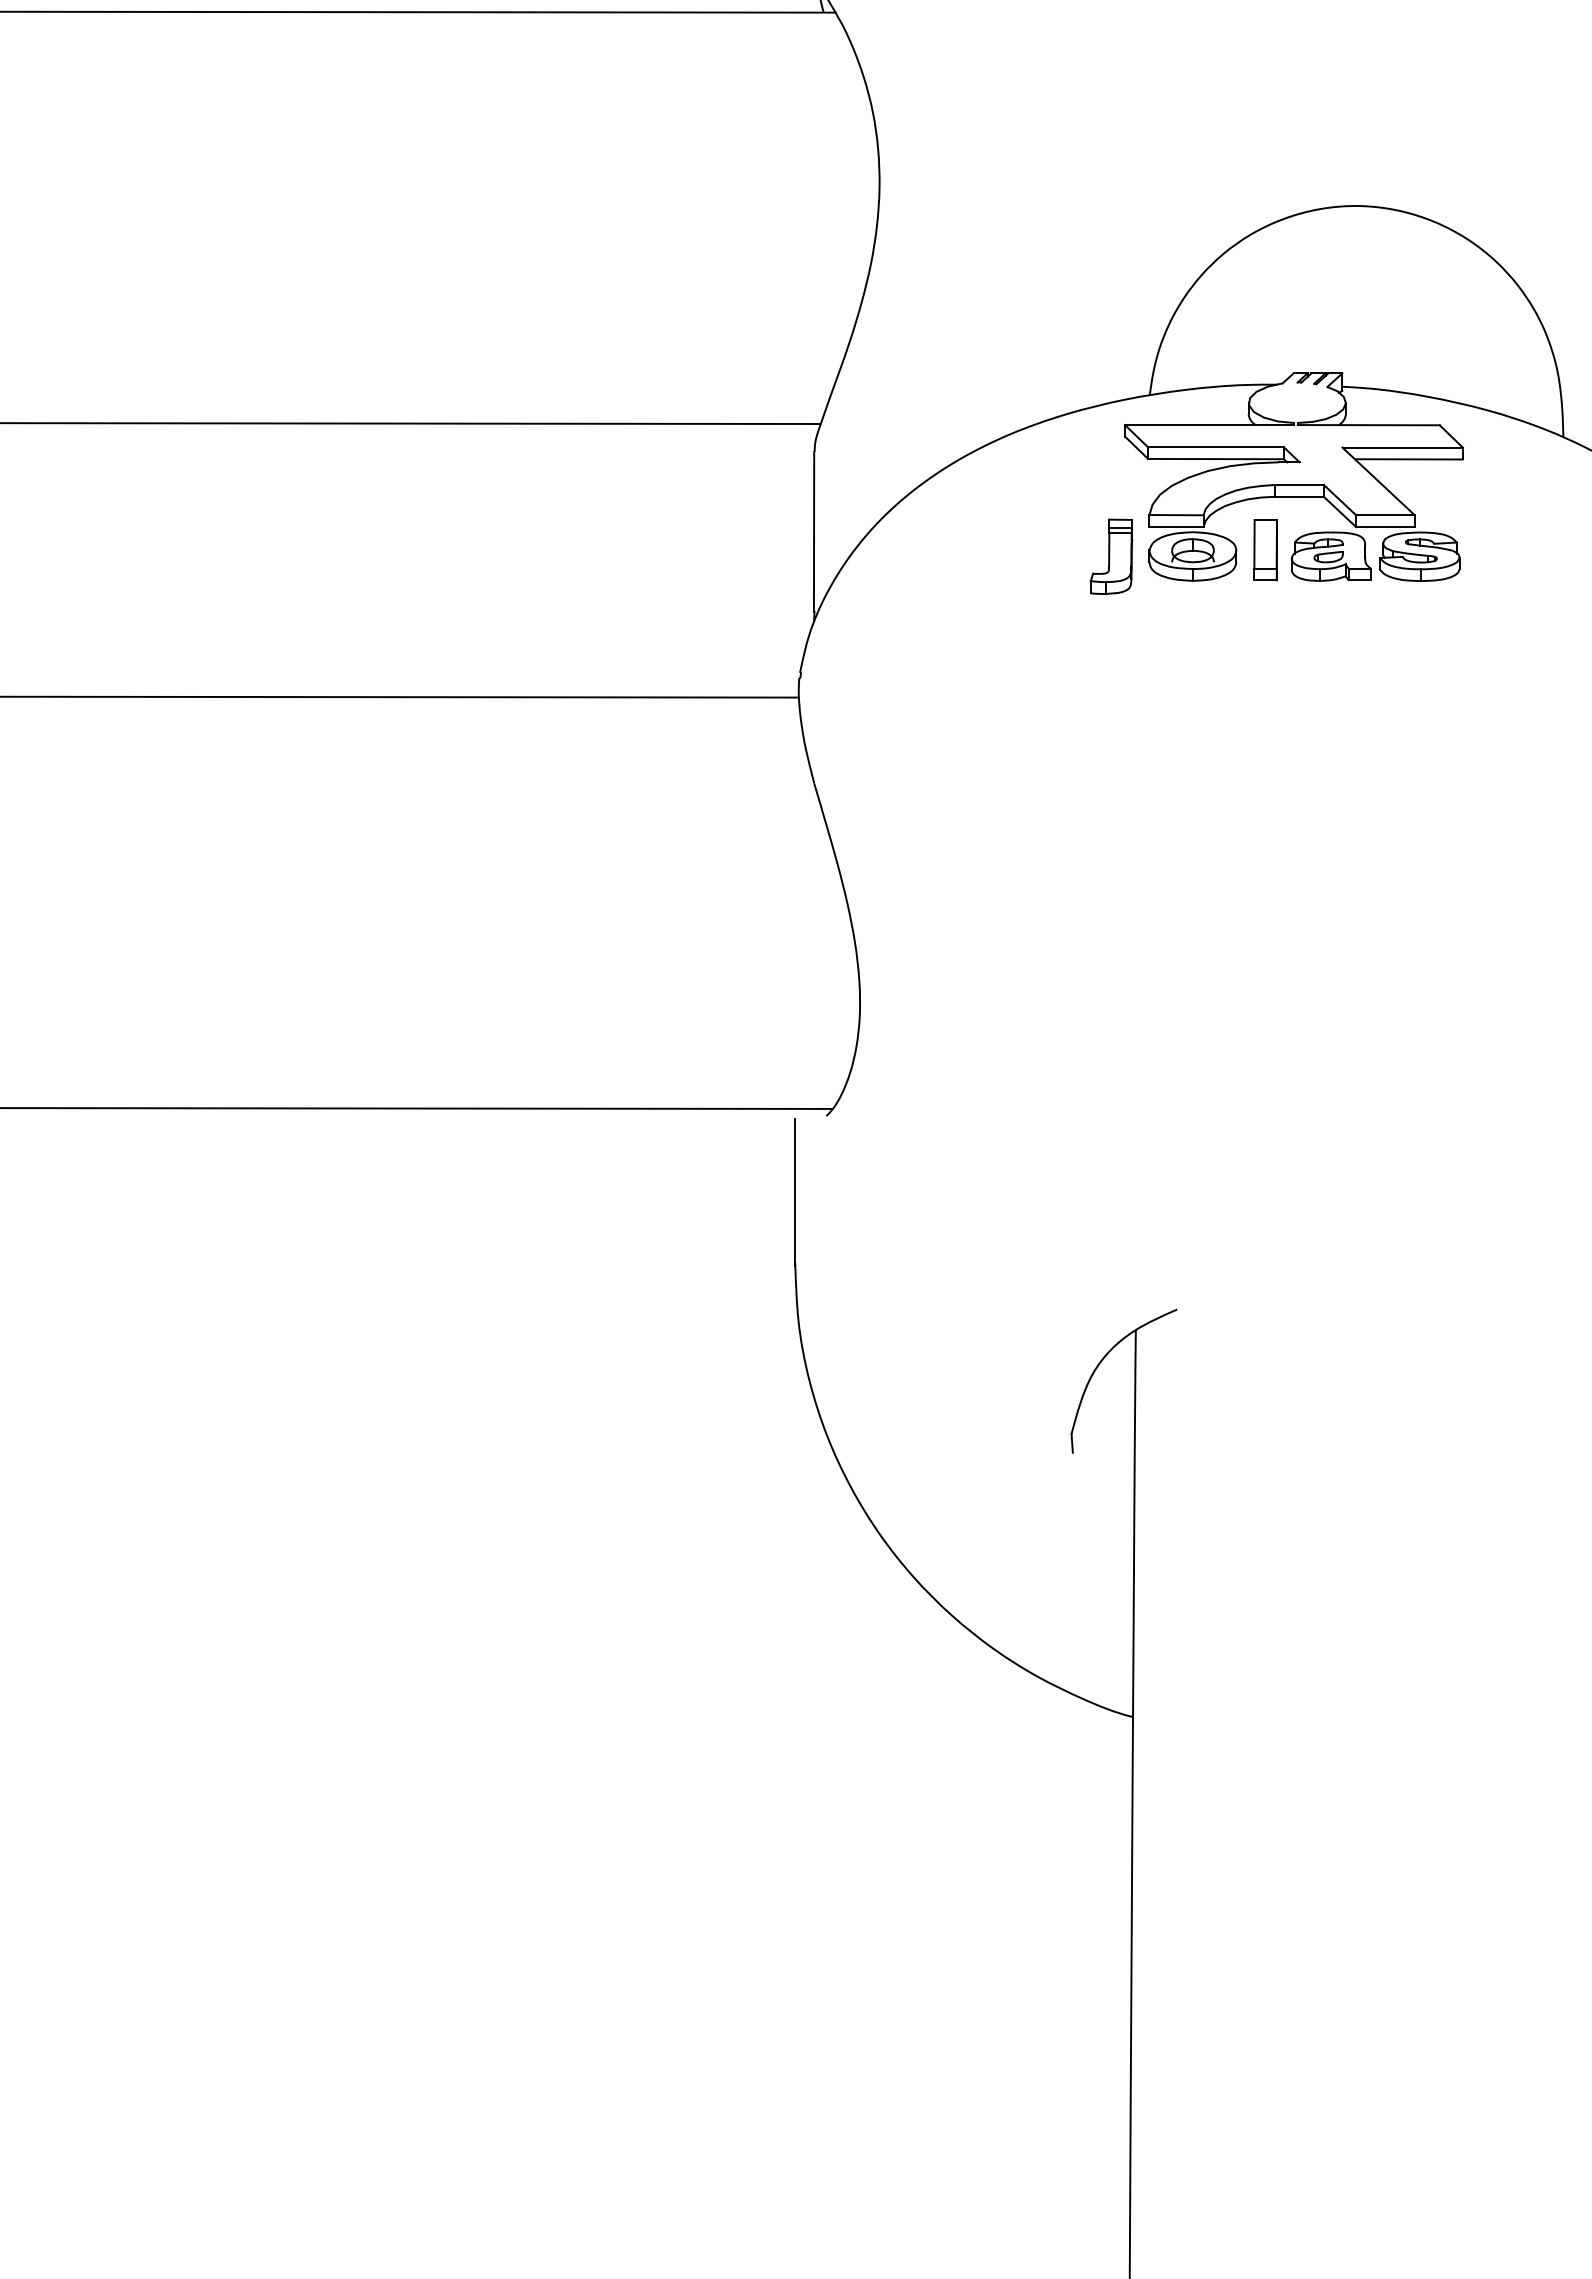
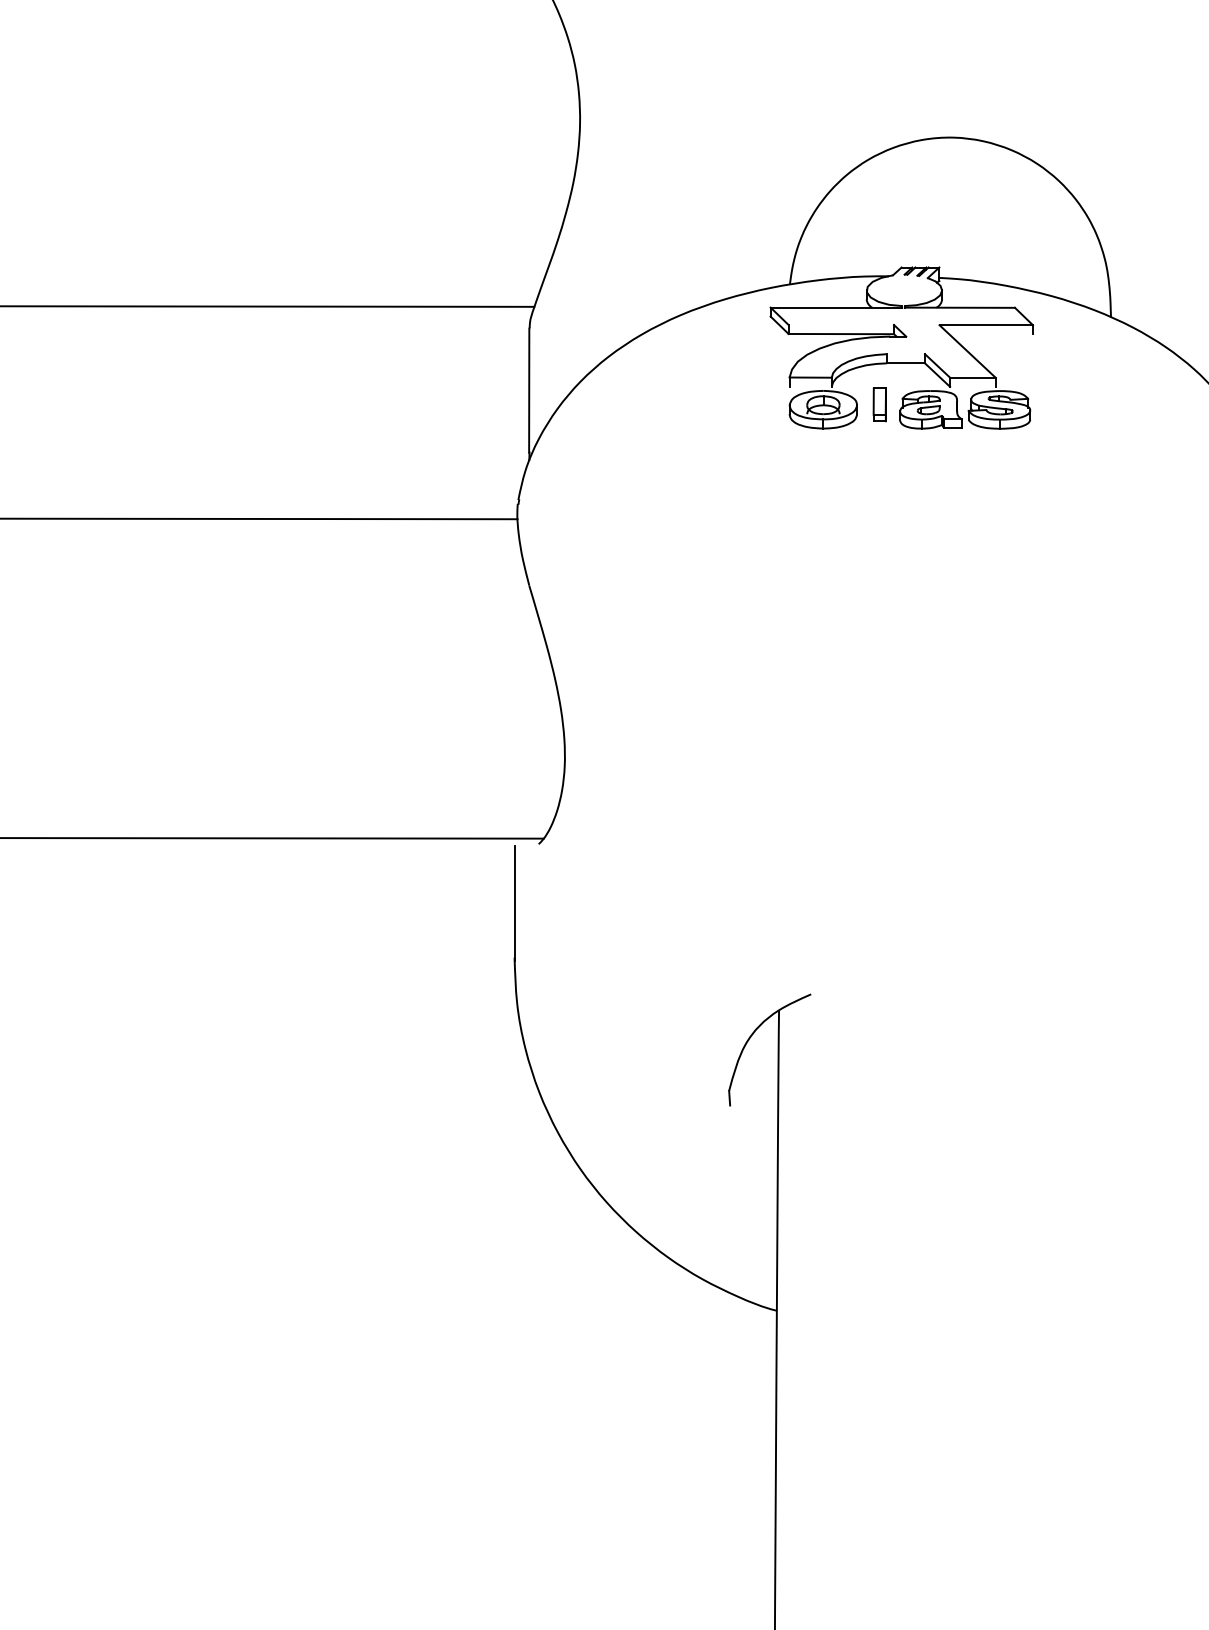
line: (1215, 447) -> (840, 325), removed
line: (1408, 459) -> (990, 334), removed
line: (1298, 484) -> (905, 353), removed
line: (1176, 526) -> (810, 386), removed
line: (1385, 527) -> (972, 387), removed
part: (1265, 550) -> (879, 405), size x0.7
part: (1111, 556) -> (760, 409), removed

